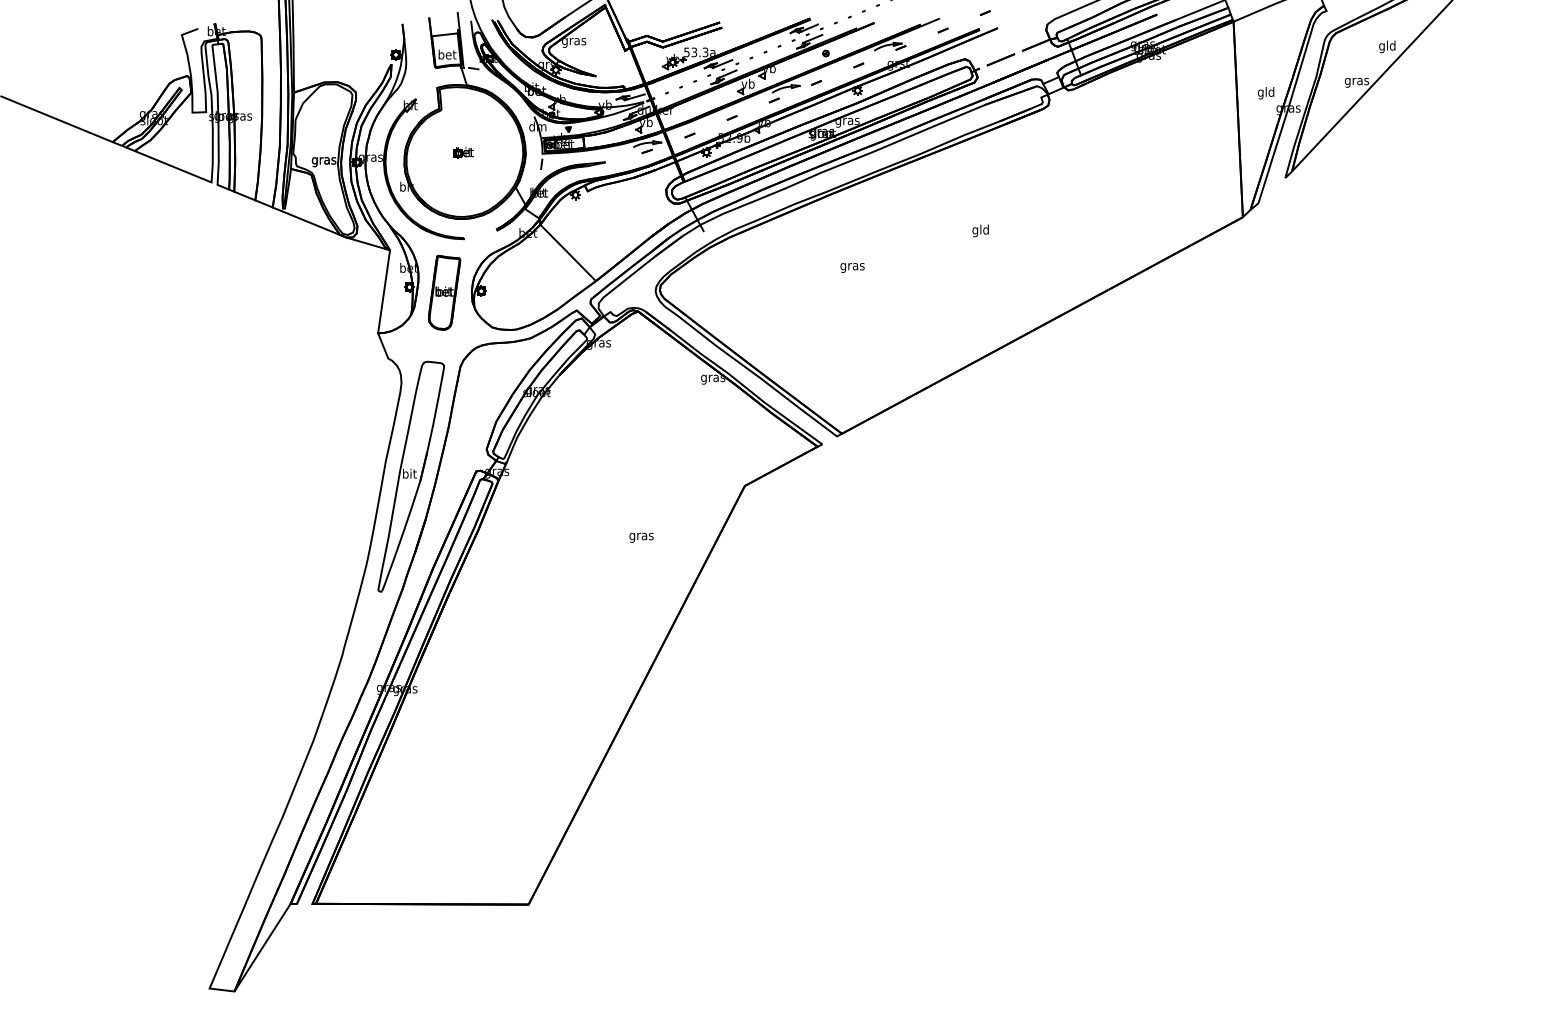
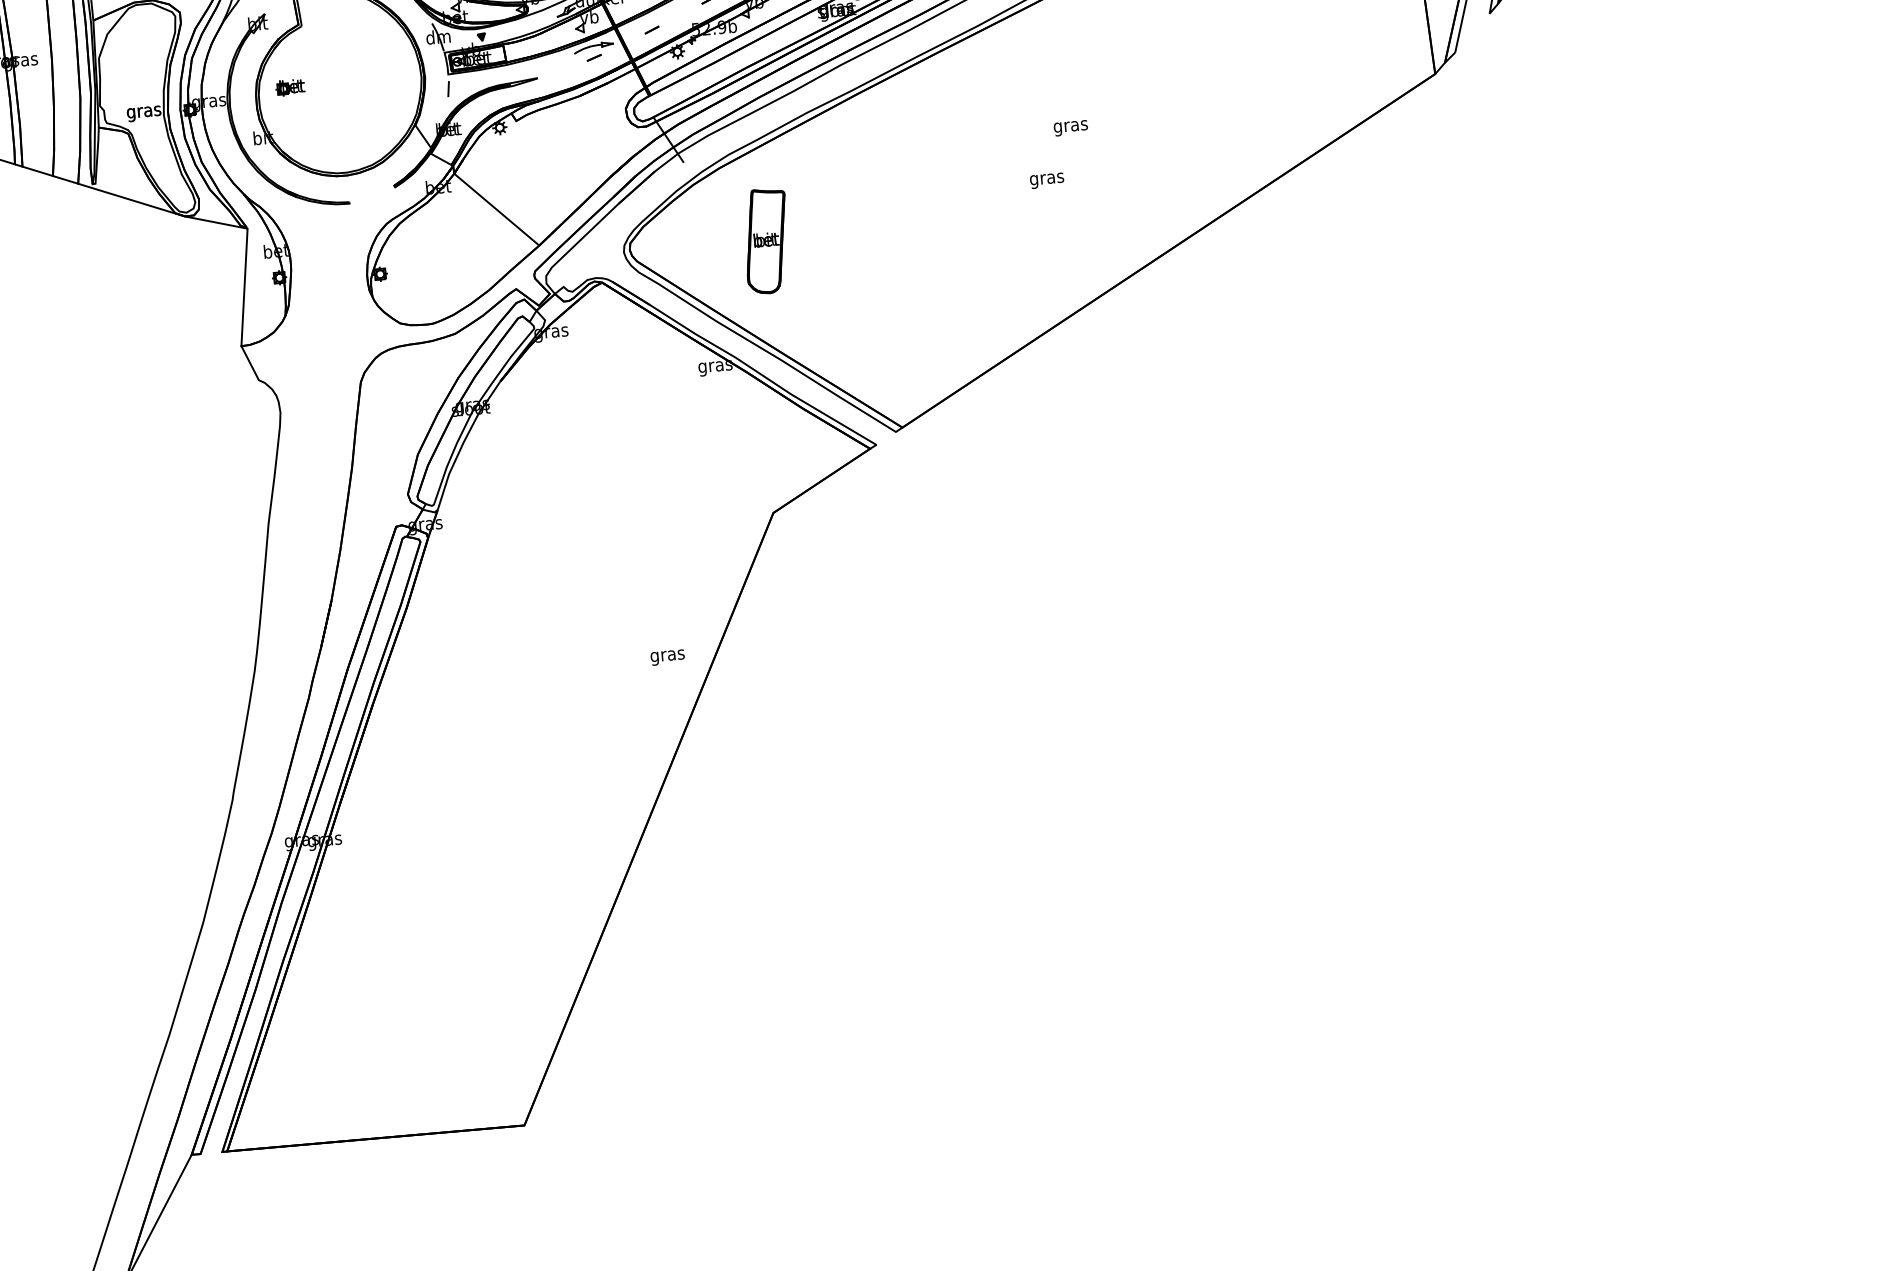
part: (463, 152) -> (290, 86), moved
text: (980, 230) -> (1070, 125), gld -> gras
text: (852, 267) -> (1046, 180), moved
part: (444, 292) -> (766, 240), moved
part: (410, 476) -> (304, 542), removed
text: (641, 537) -> (667, 657), moved

